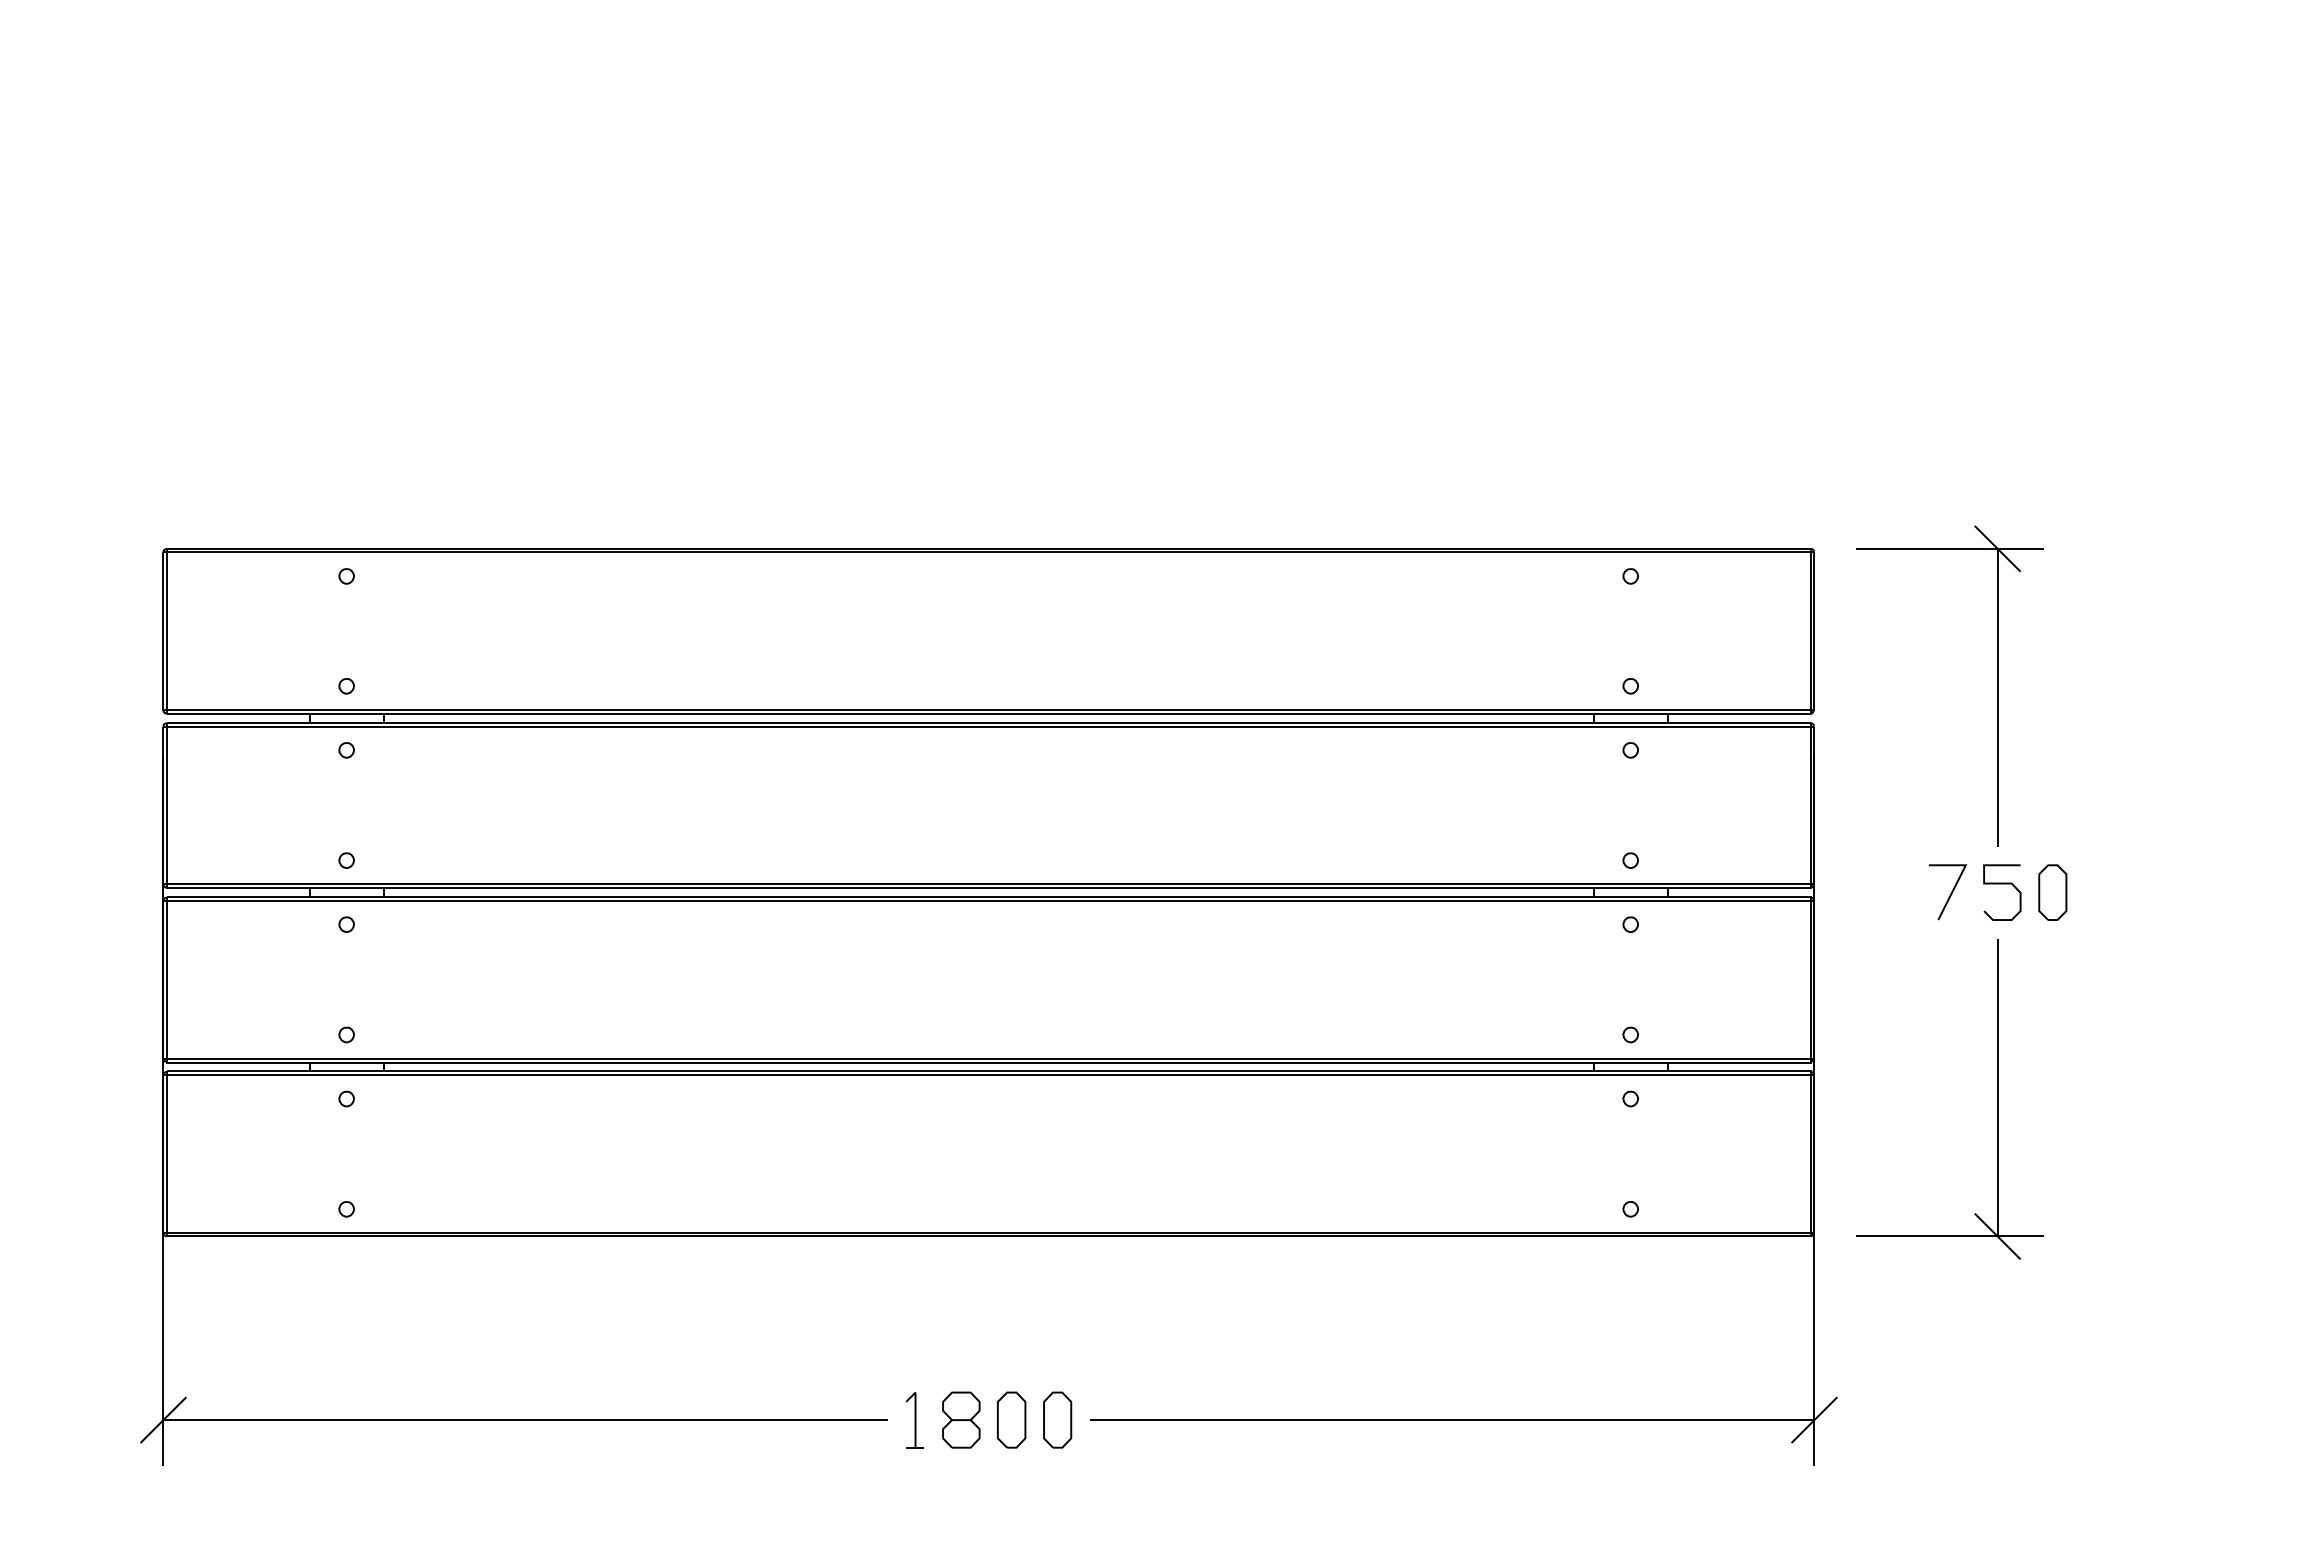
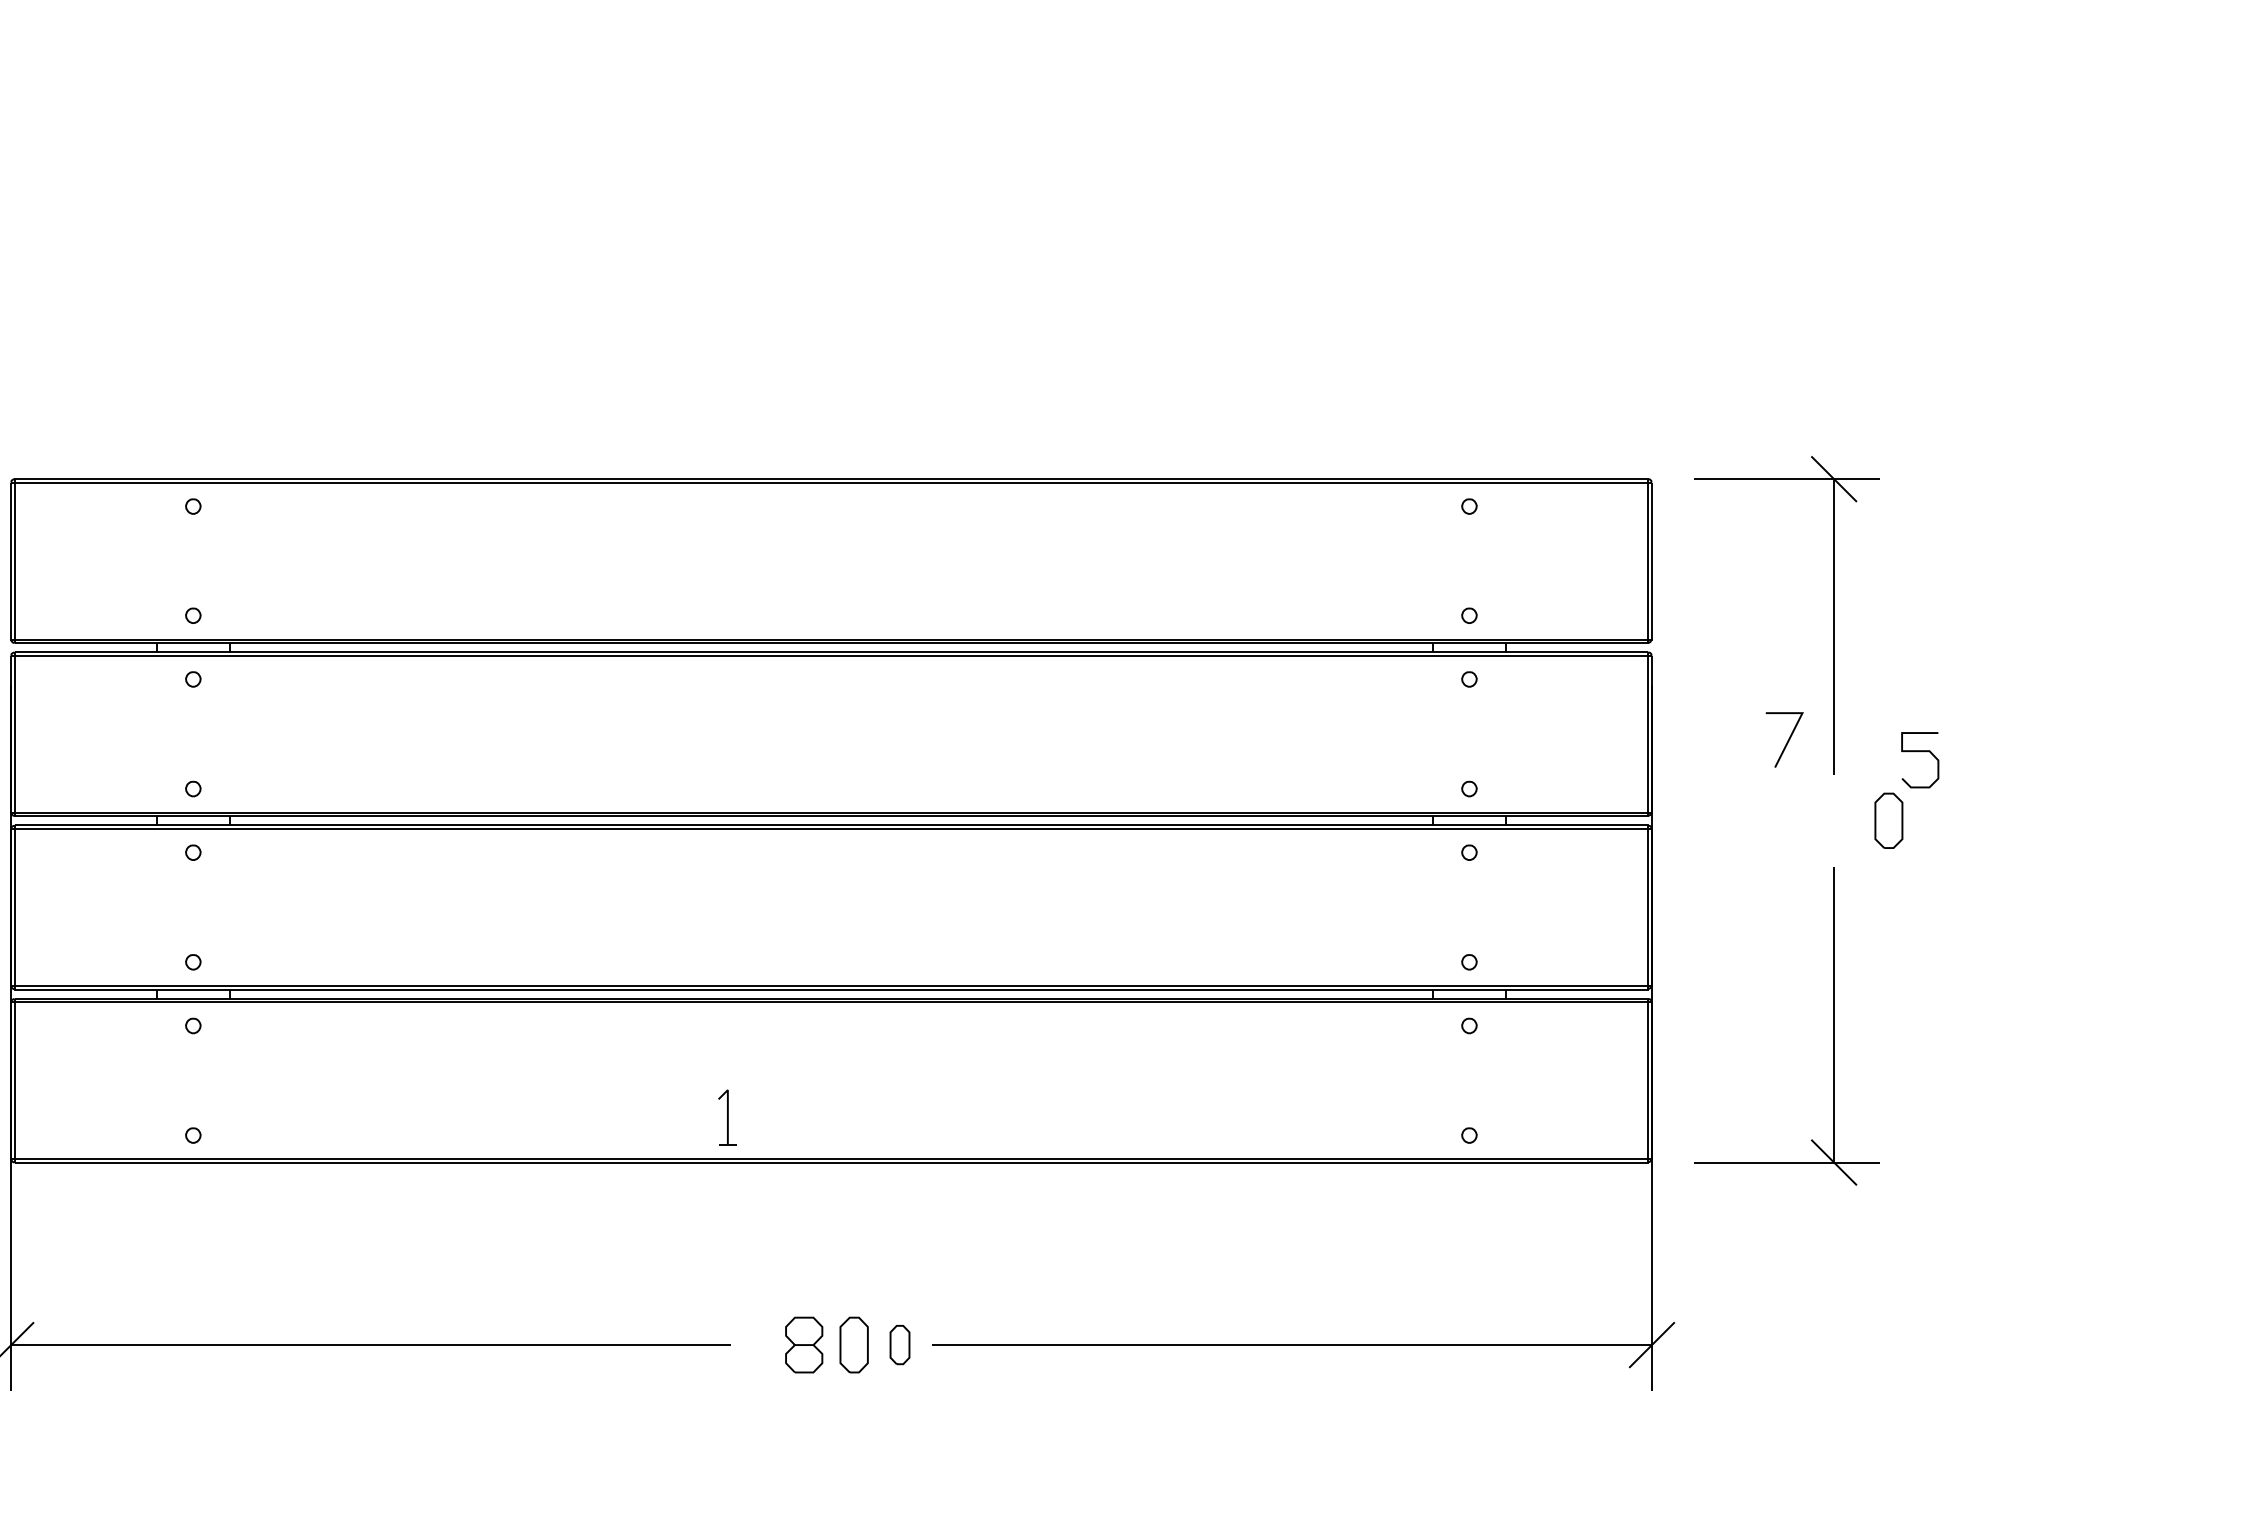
curve: (2002, 884) -> (1920, 752), moved
curve: (1950, 893) -> (1787, 741), moved
part: (1057, 1419) -> (899, 1344), size x0.7
part: (914, 1420) -> (726, 1117), moved

